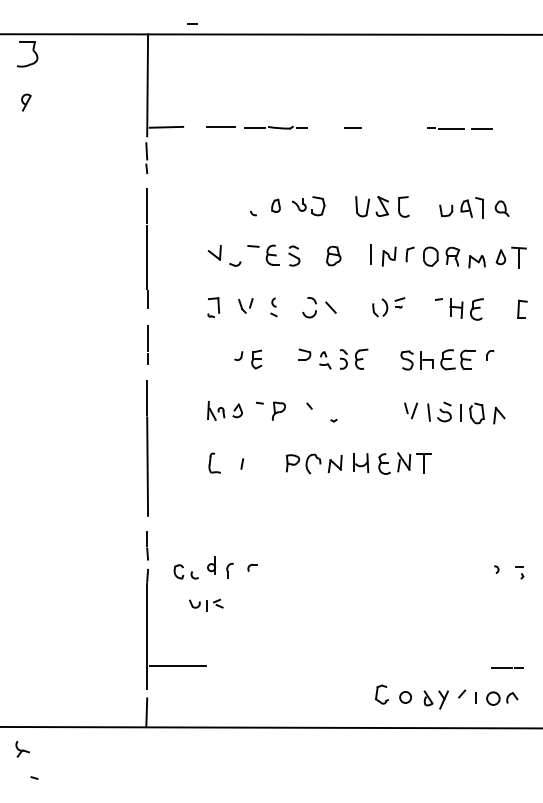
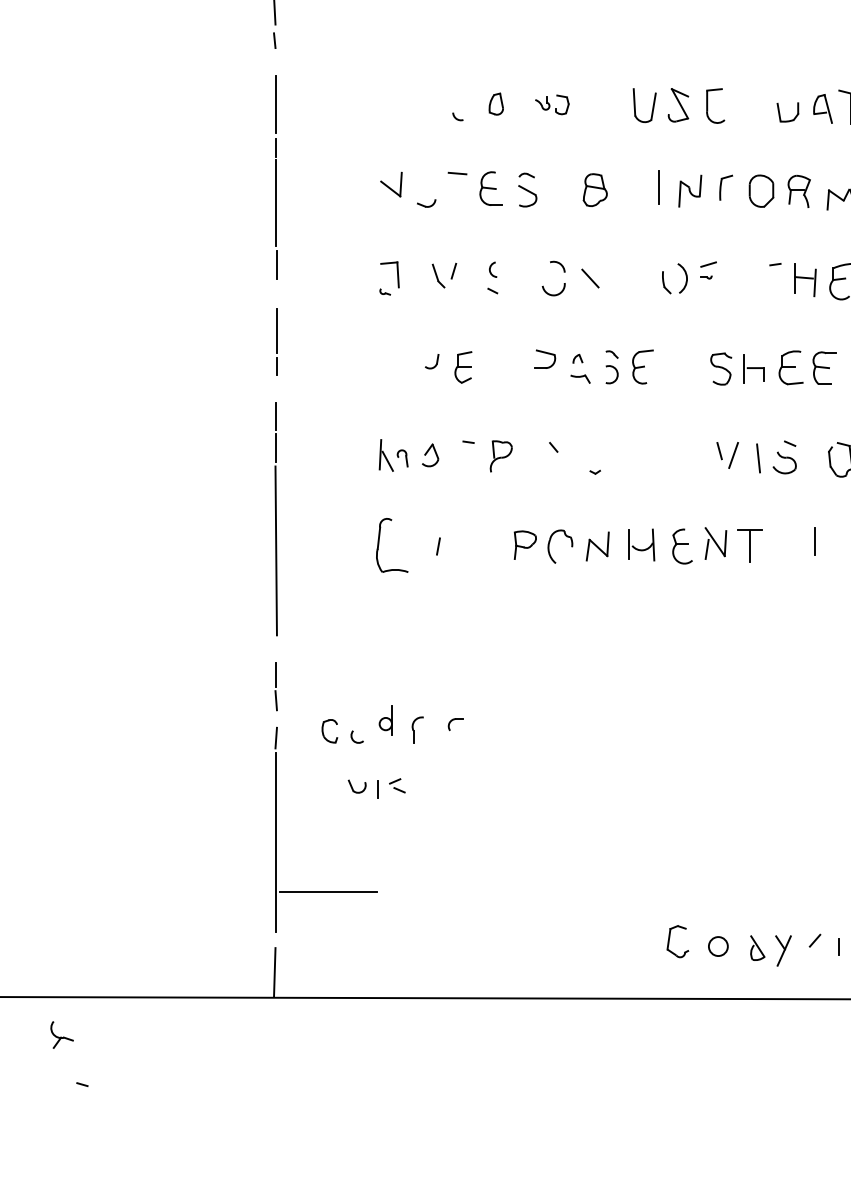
part: (308, 206) -> (551, 105), size x0.6
line: (460, 412) -> (814, 540), moved
part: (214, 462) -> (390, 543), size x1.6

